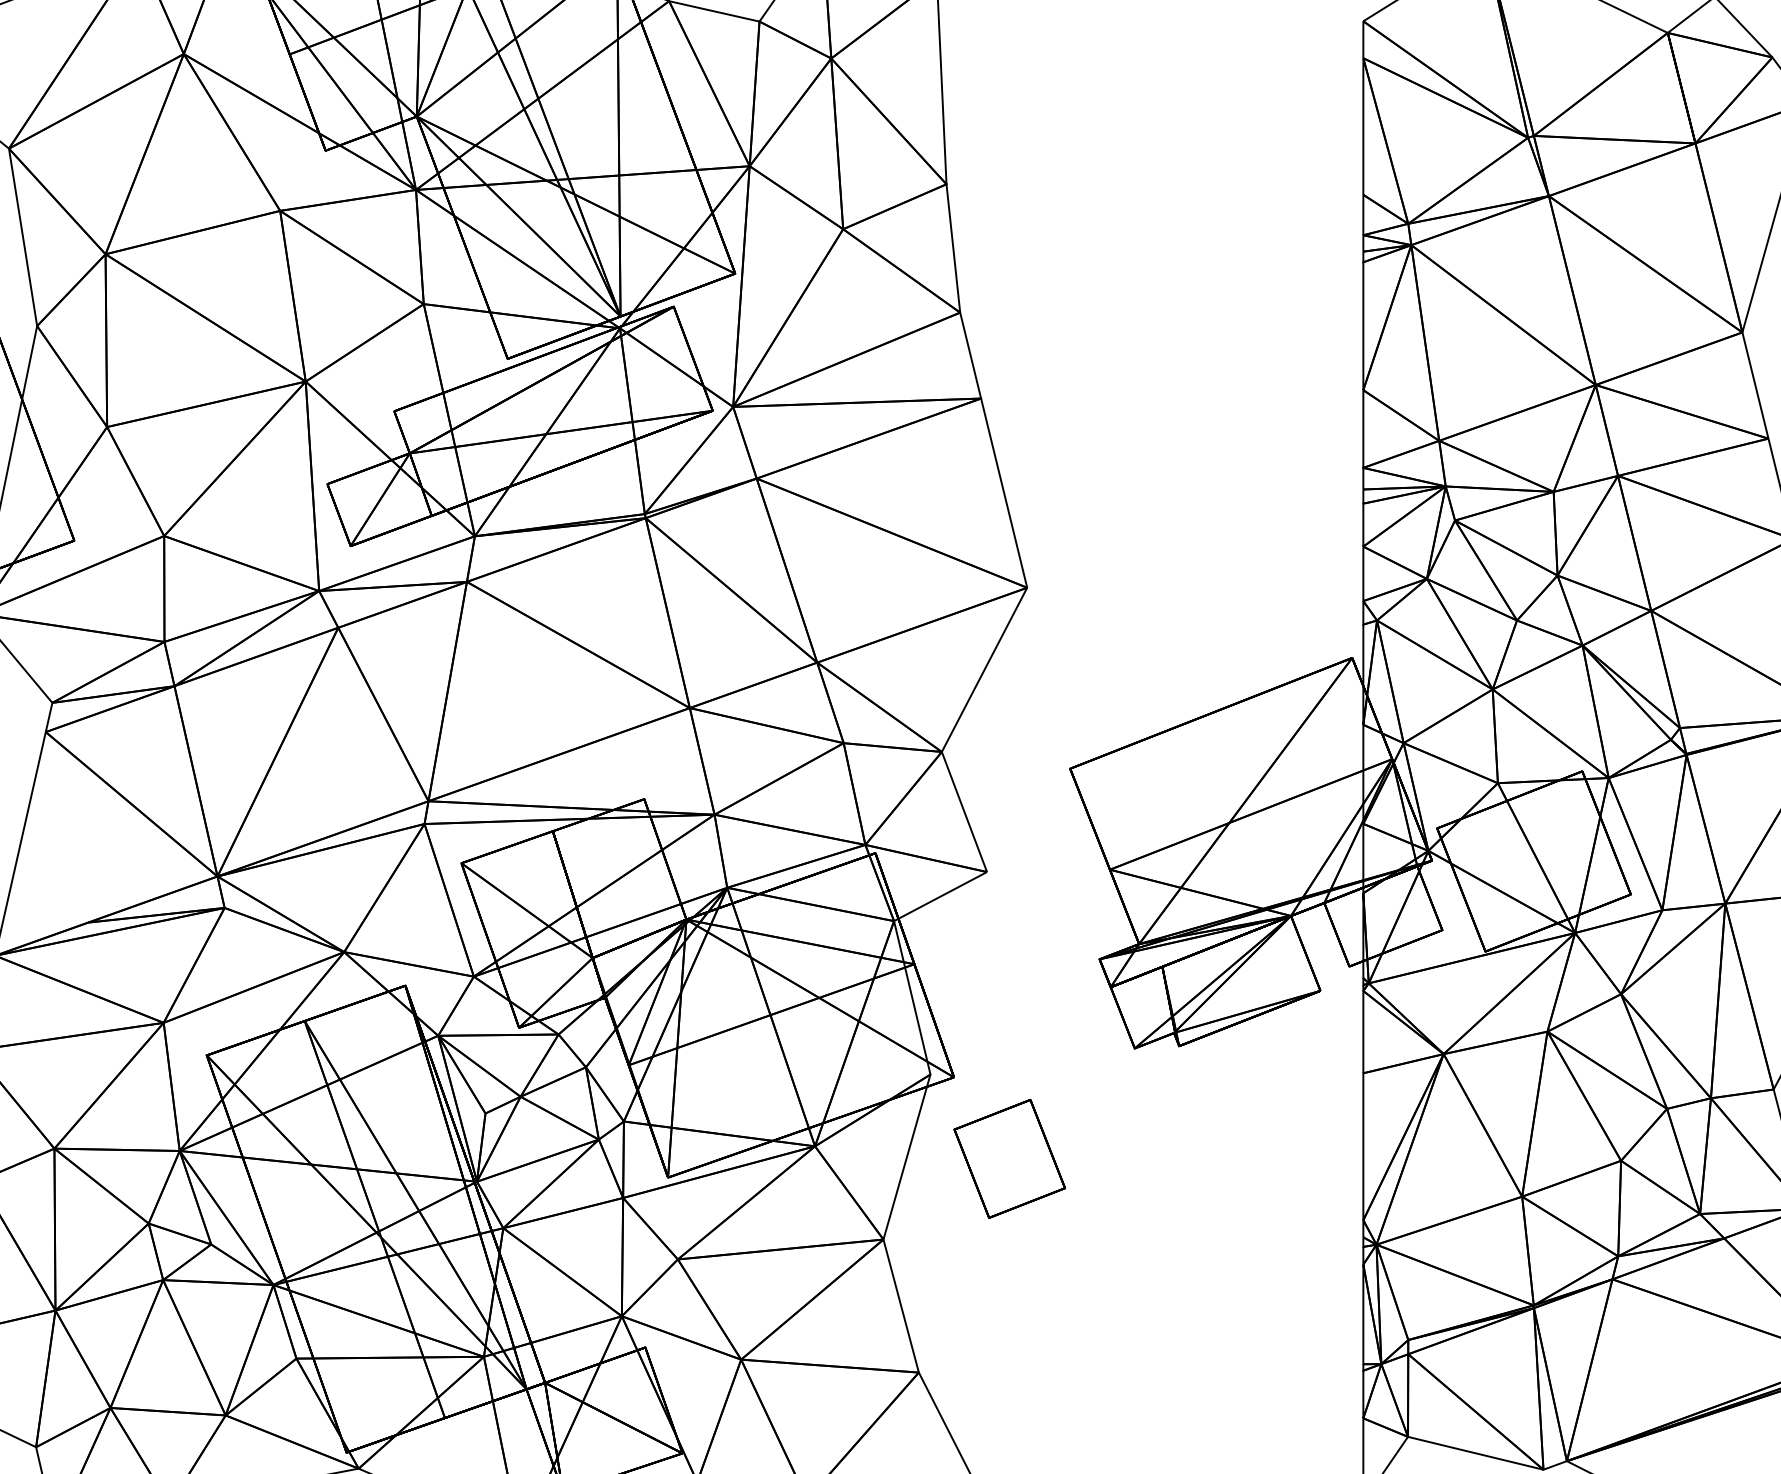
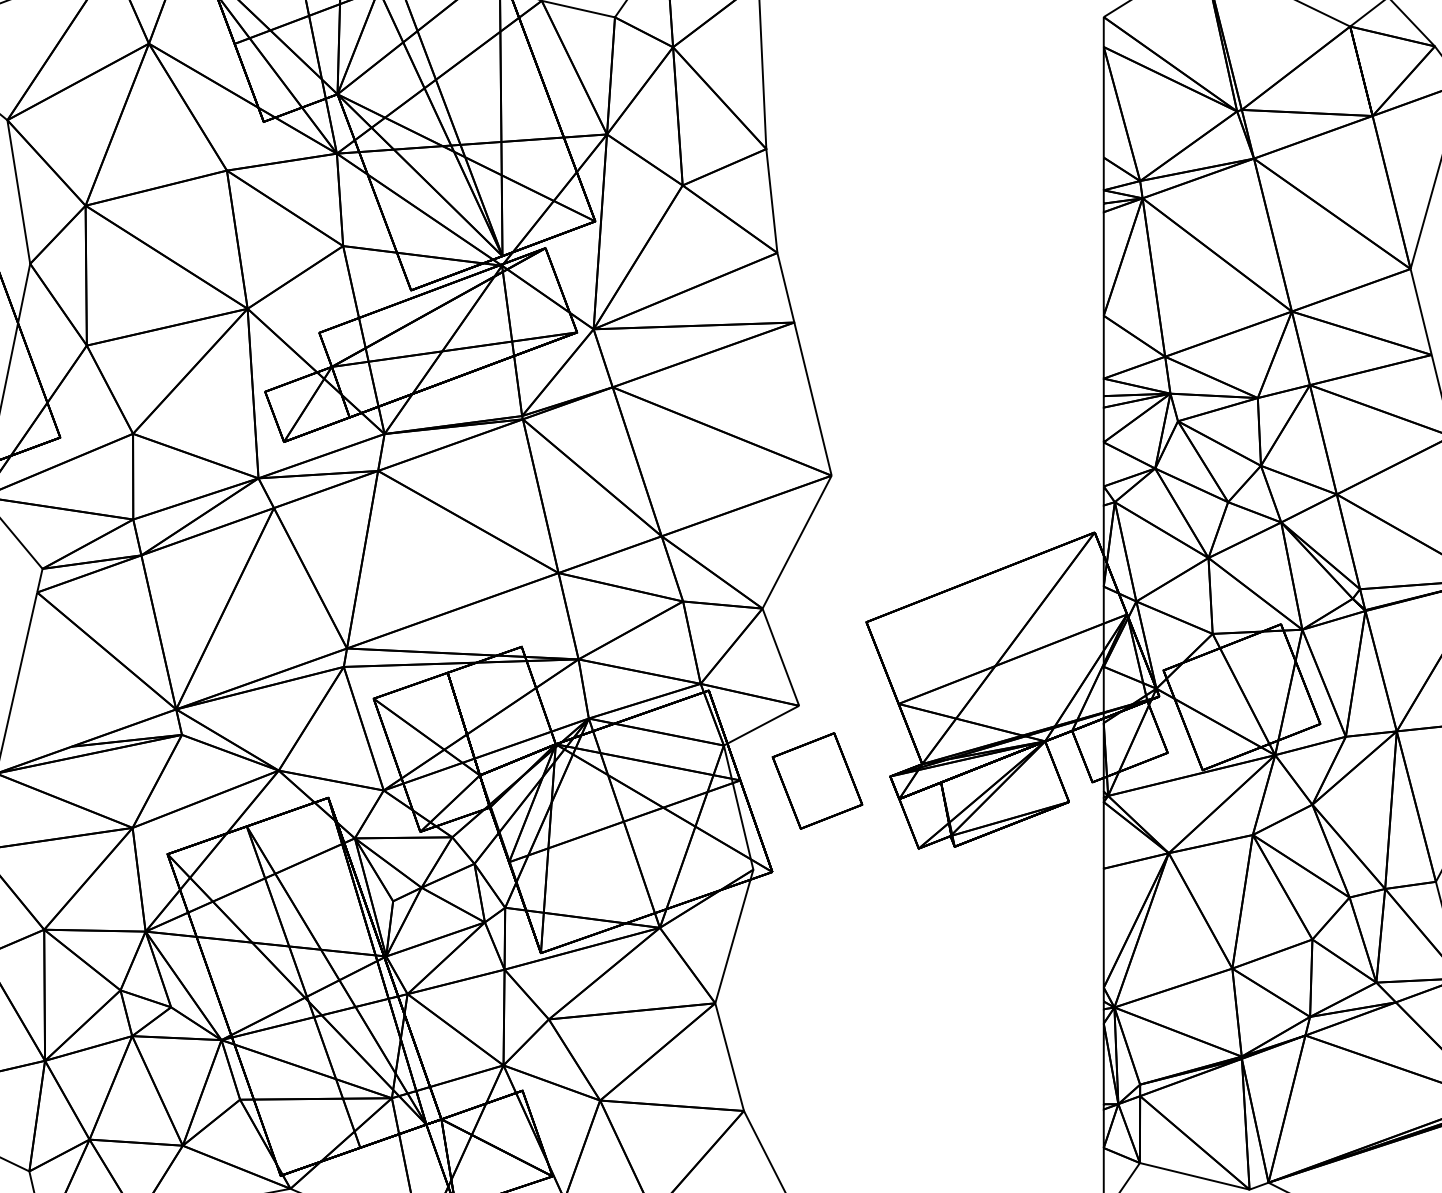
part: (1009, 1158) -> (817, 780), moved

